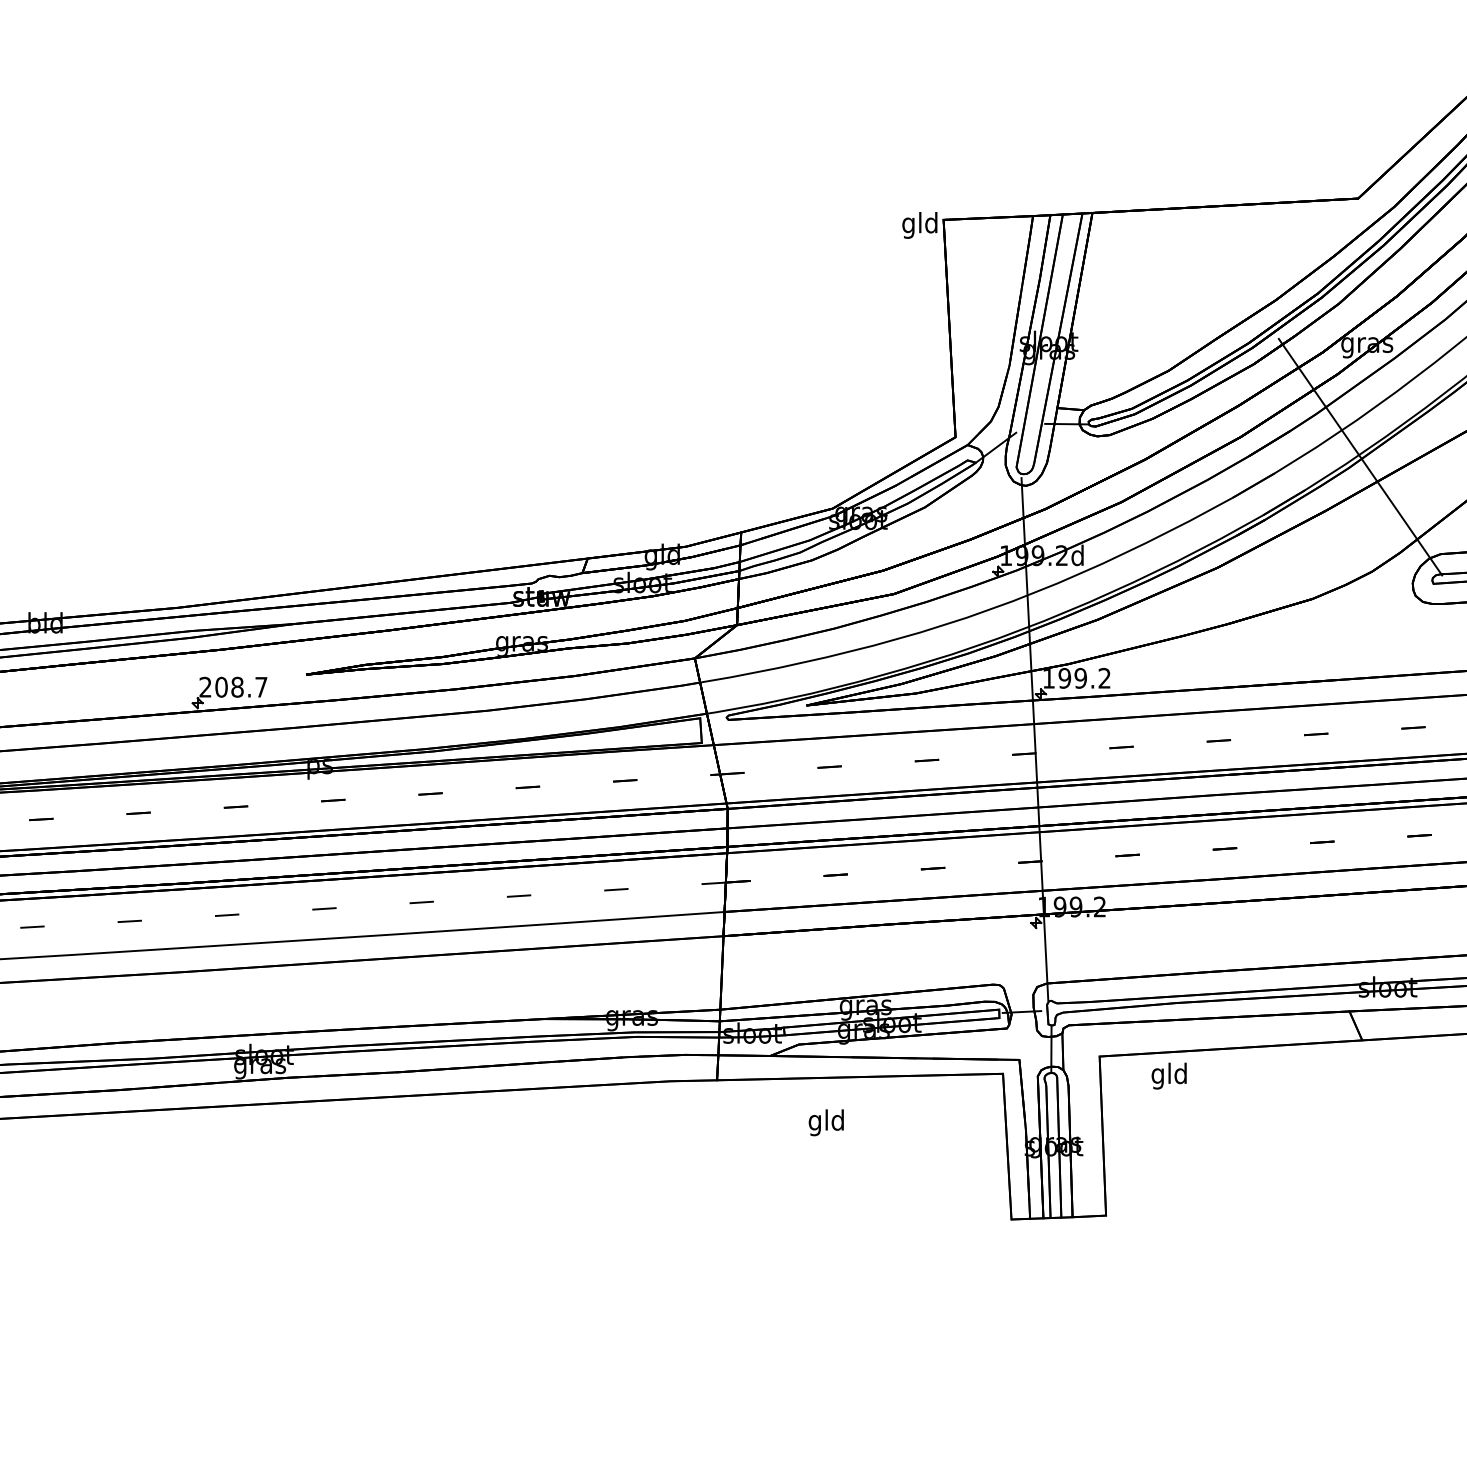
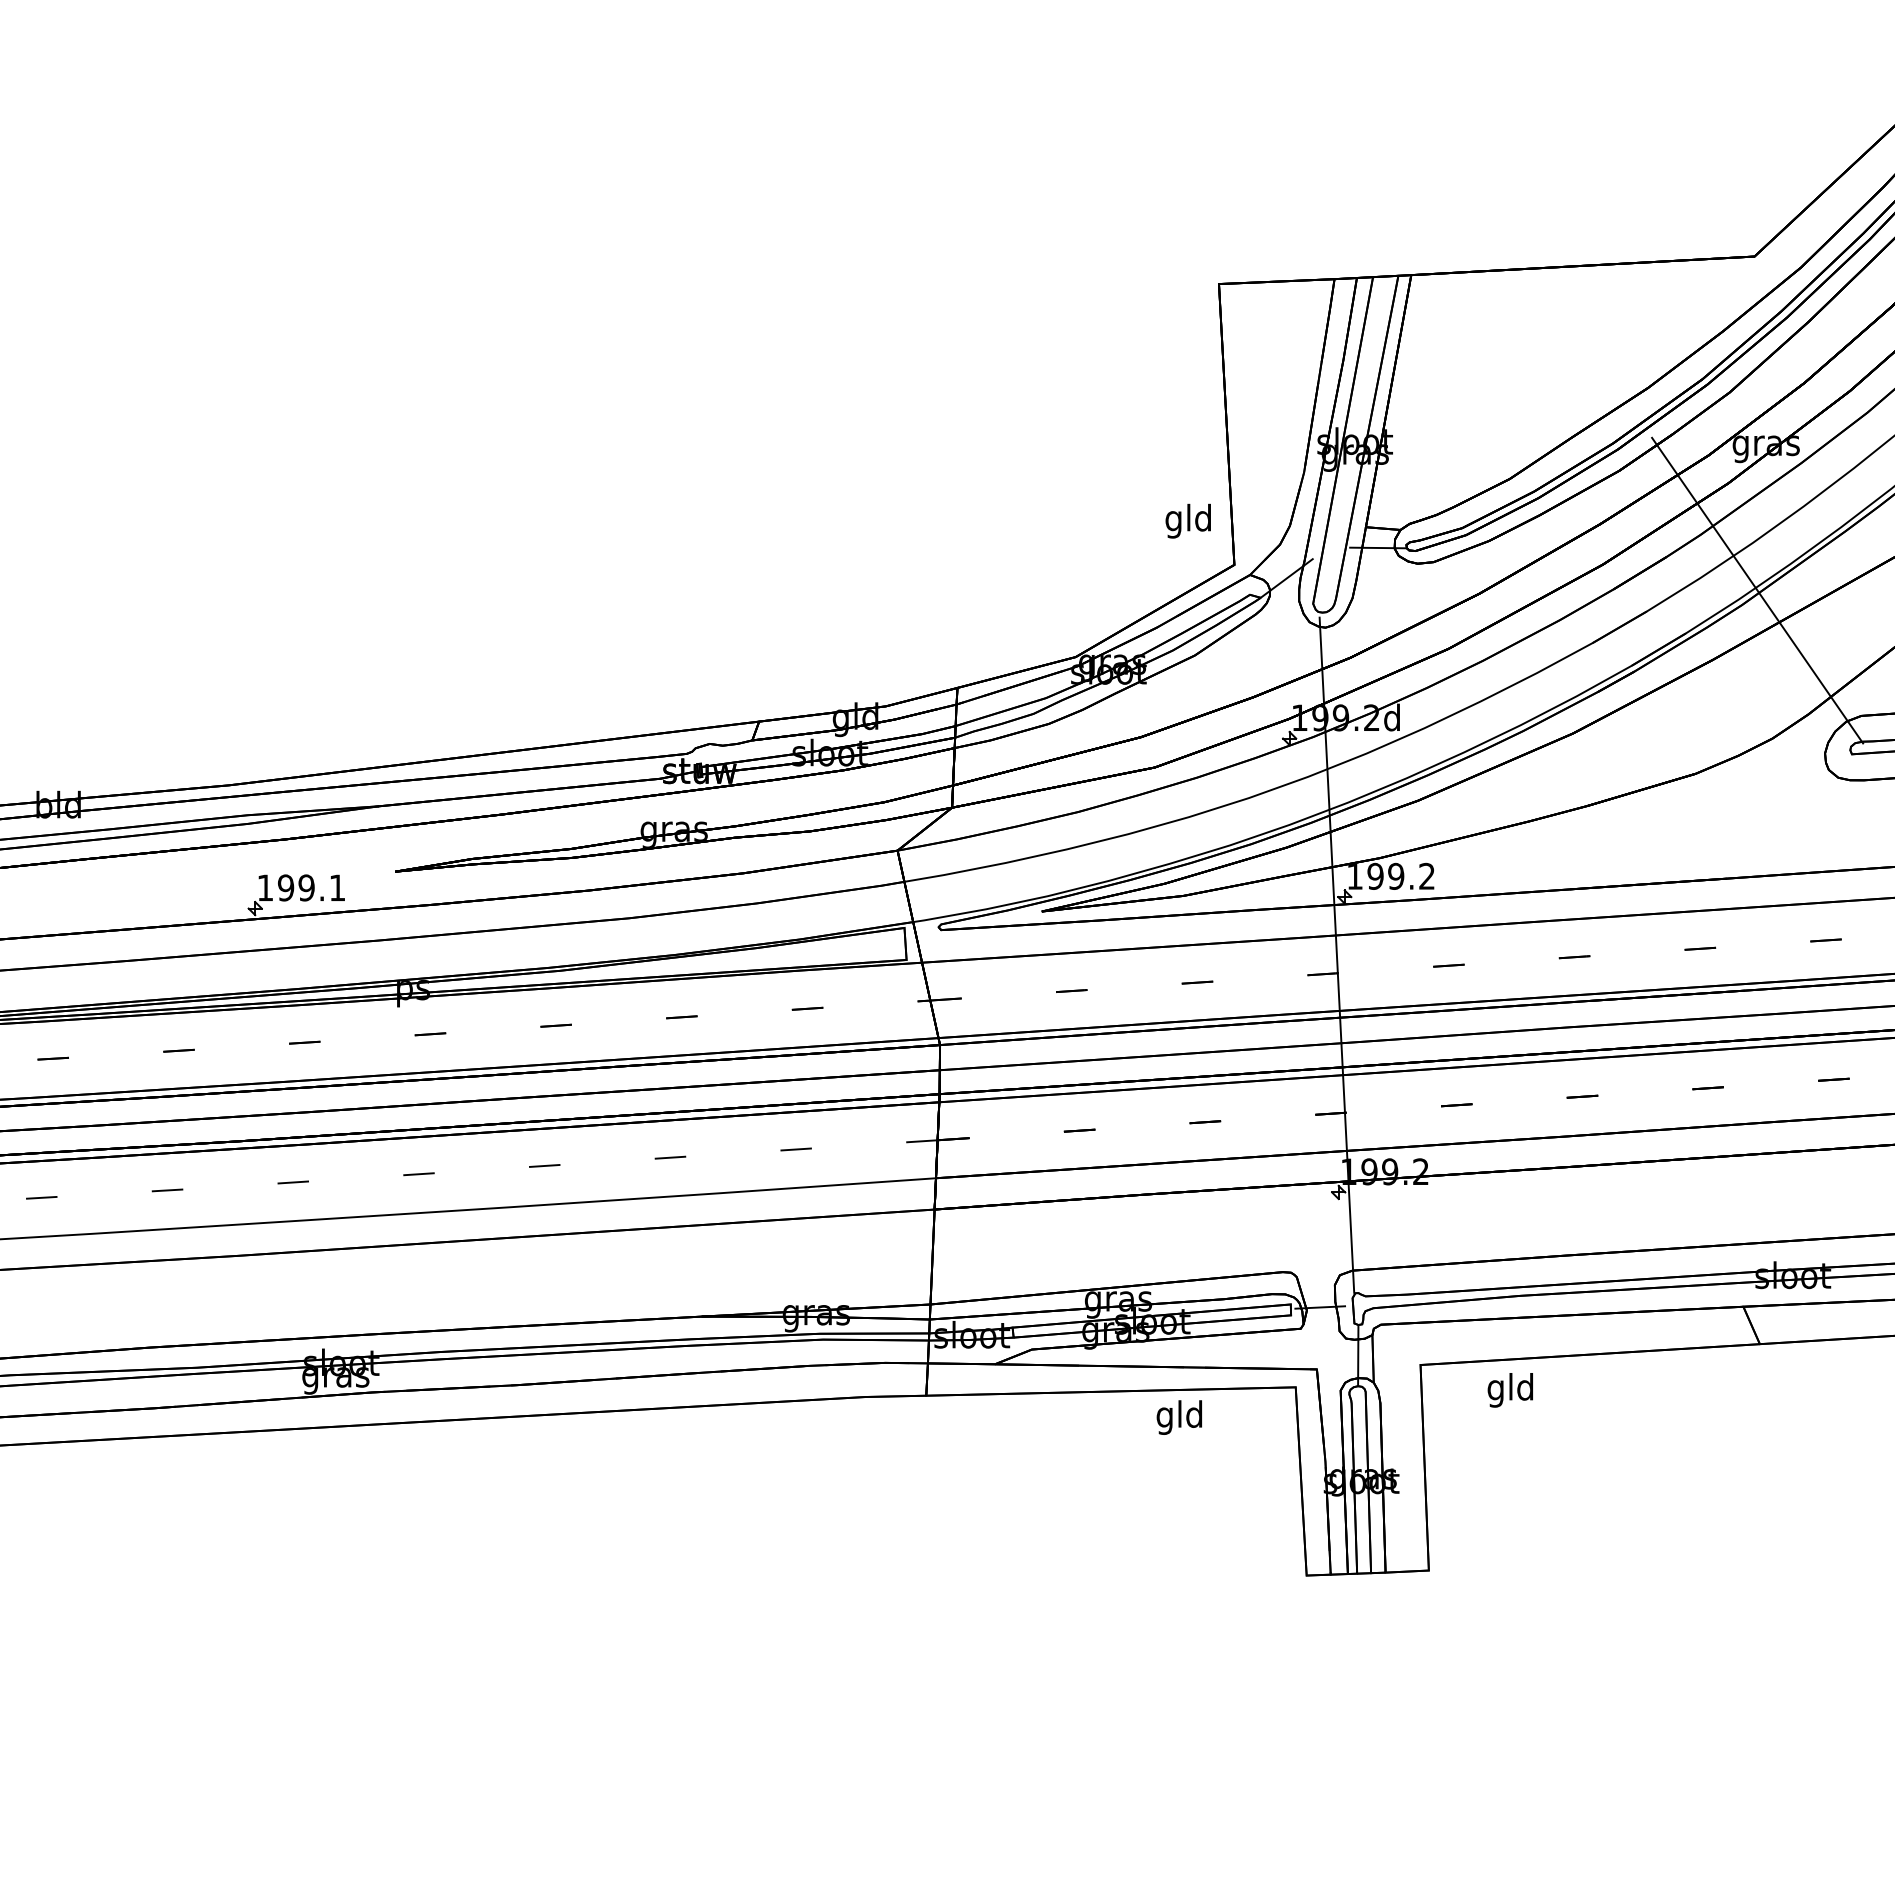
text: (919, 224) -> (1187, 520), moved
text: (233, 686) -> (301, 887), 208.7 -> 199.1
text: (825, 1122) -> (1178, 1417), moved

